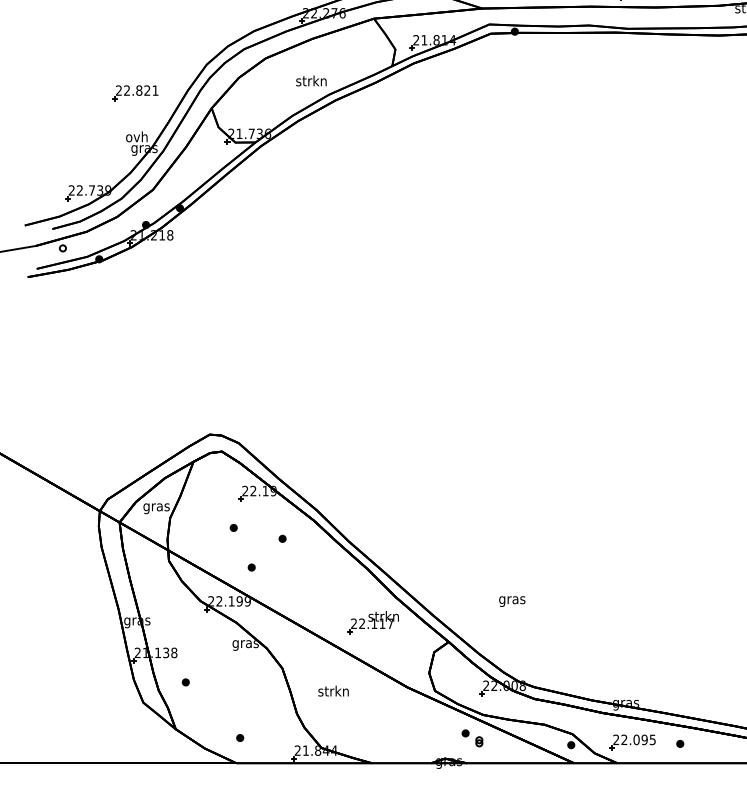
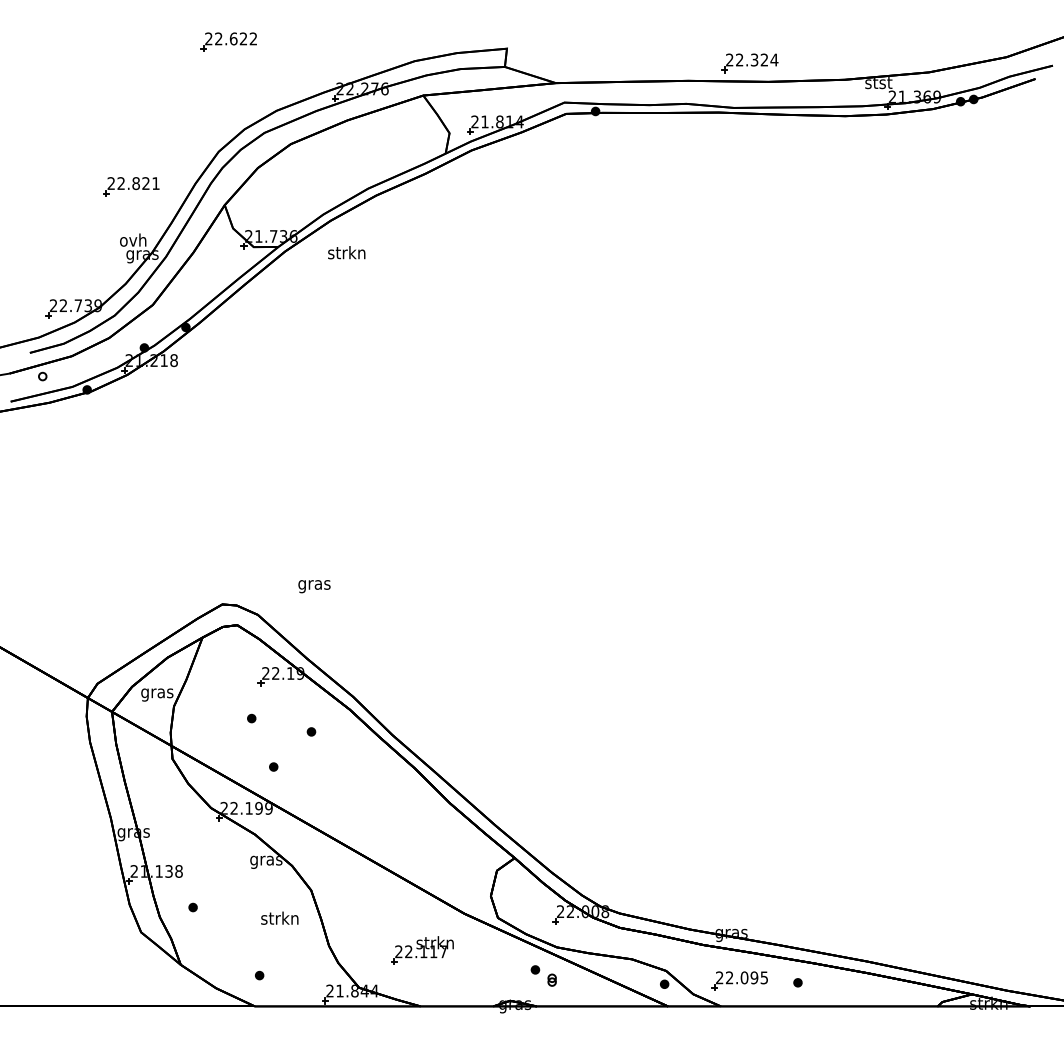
text: (311, 80) -> (346, 252), moved
text: (512, 601) -> (314, 586), moved
part: (373, 622) -> (422, 950), moved
text: (333, 690) -> (279, 917), moved

